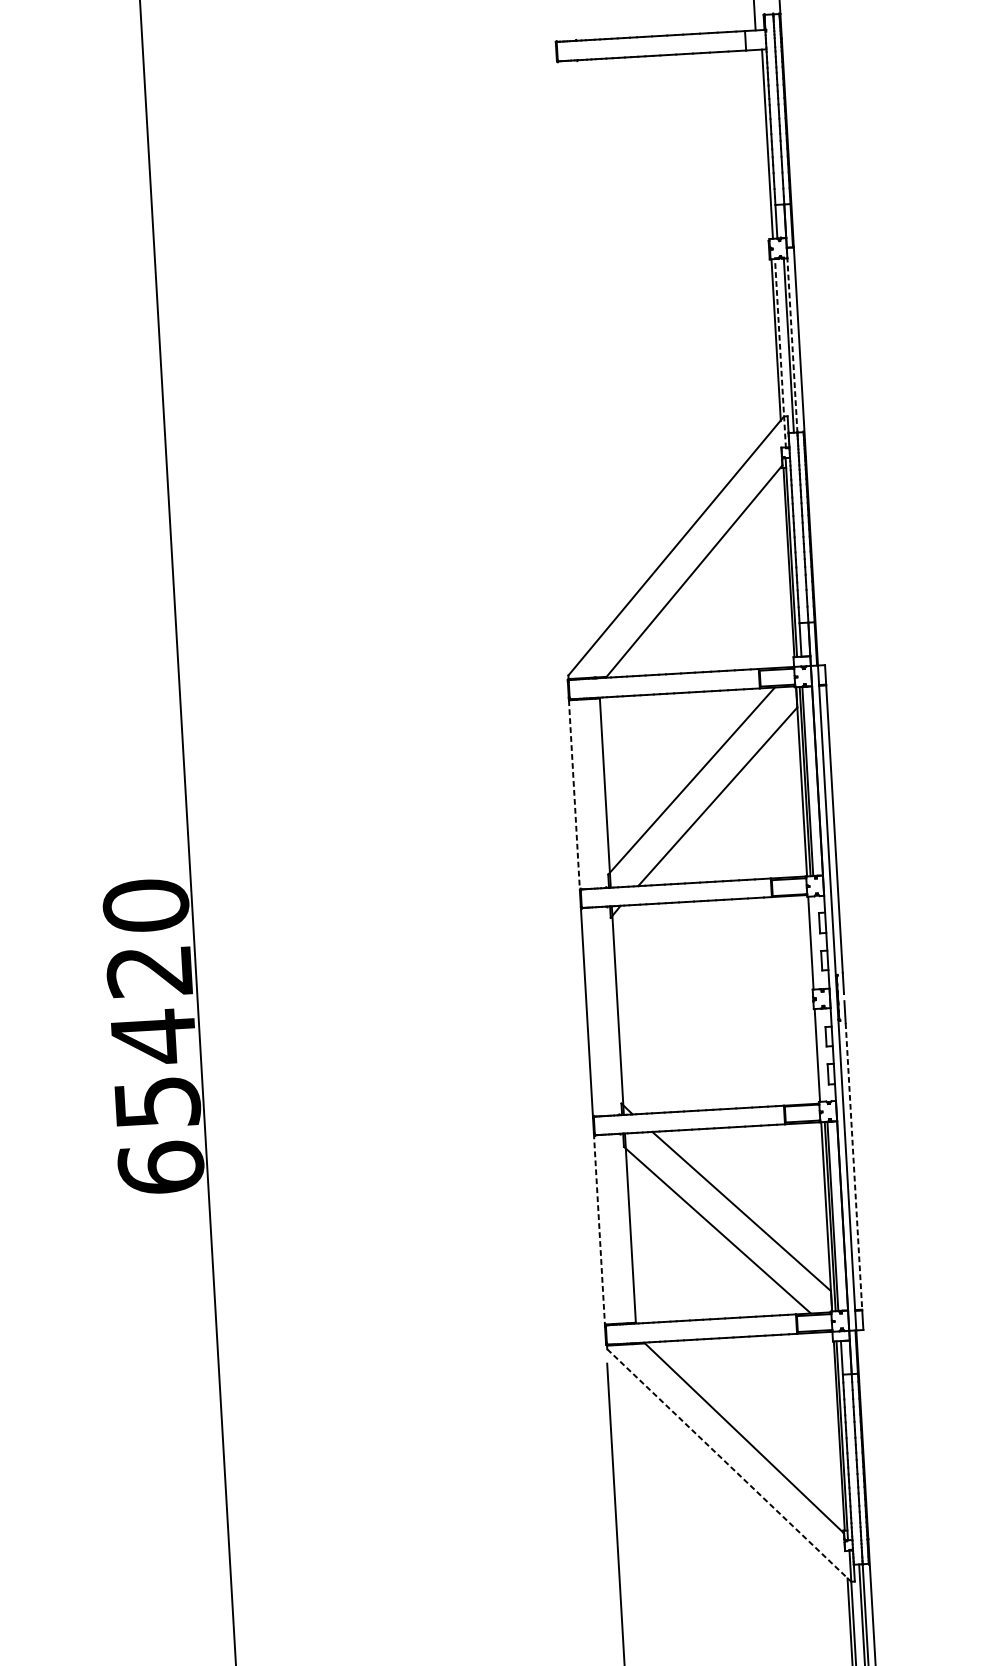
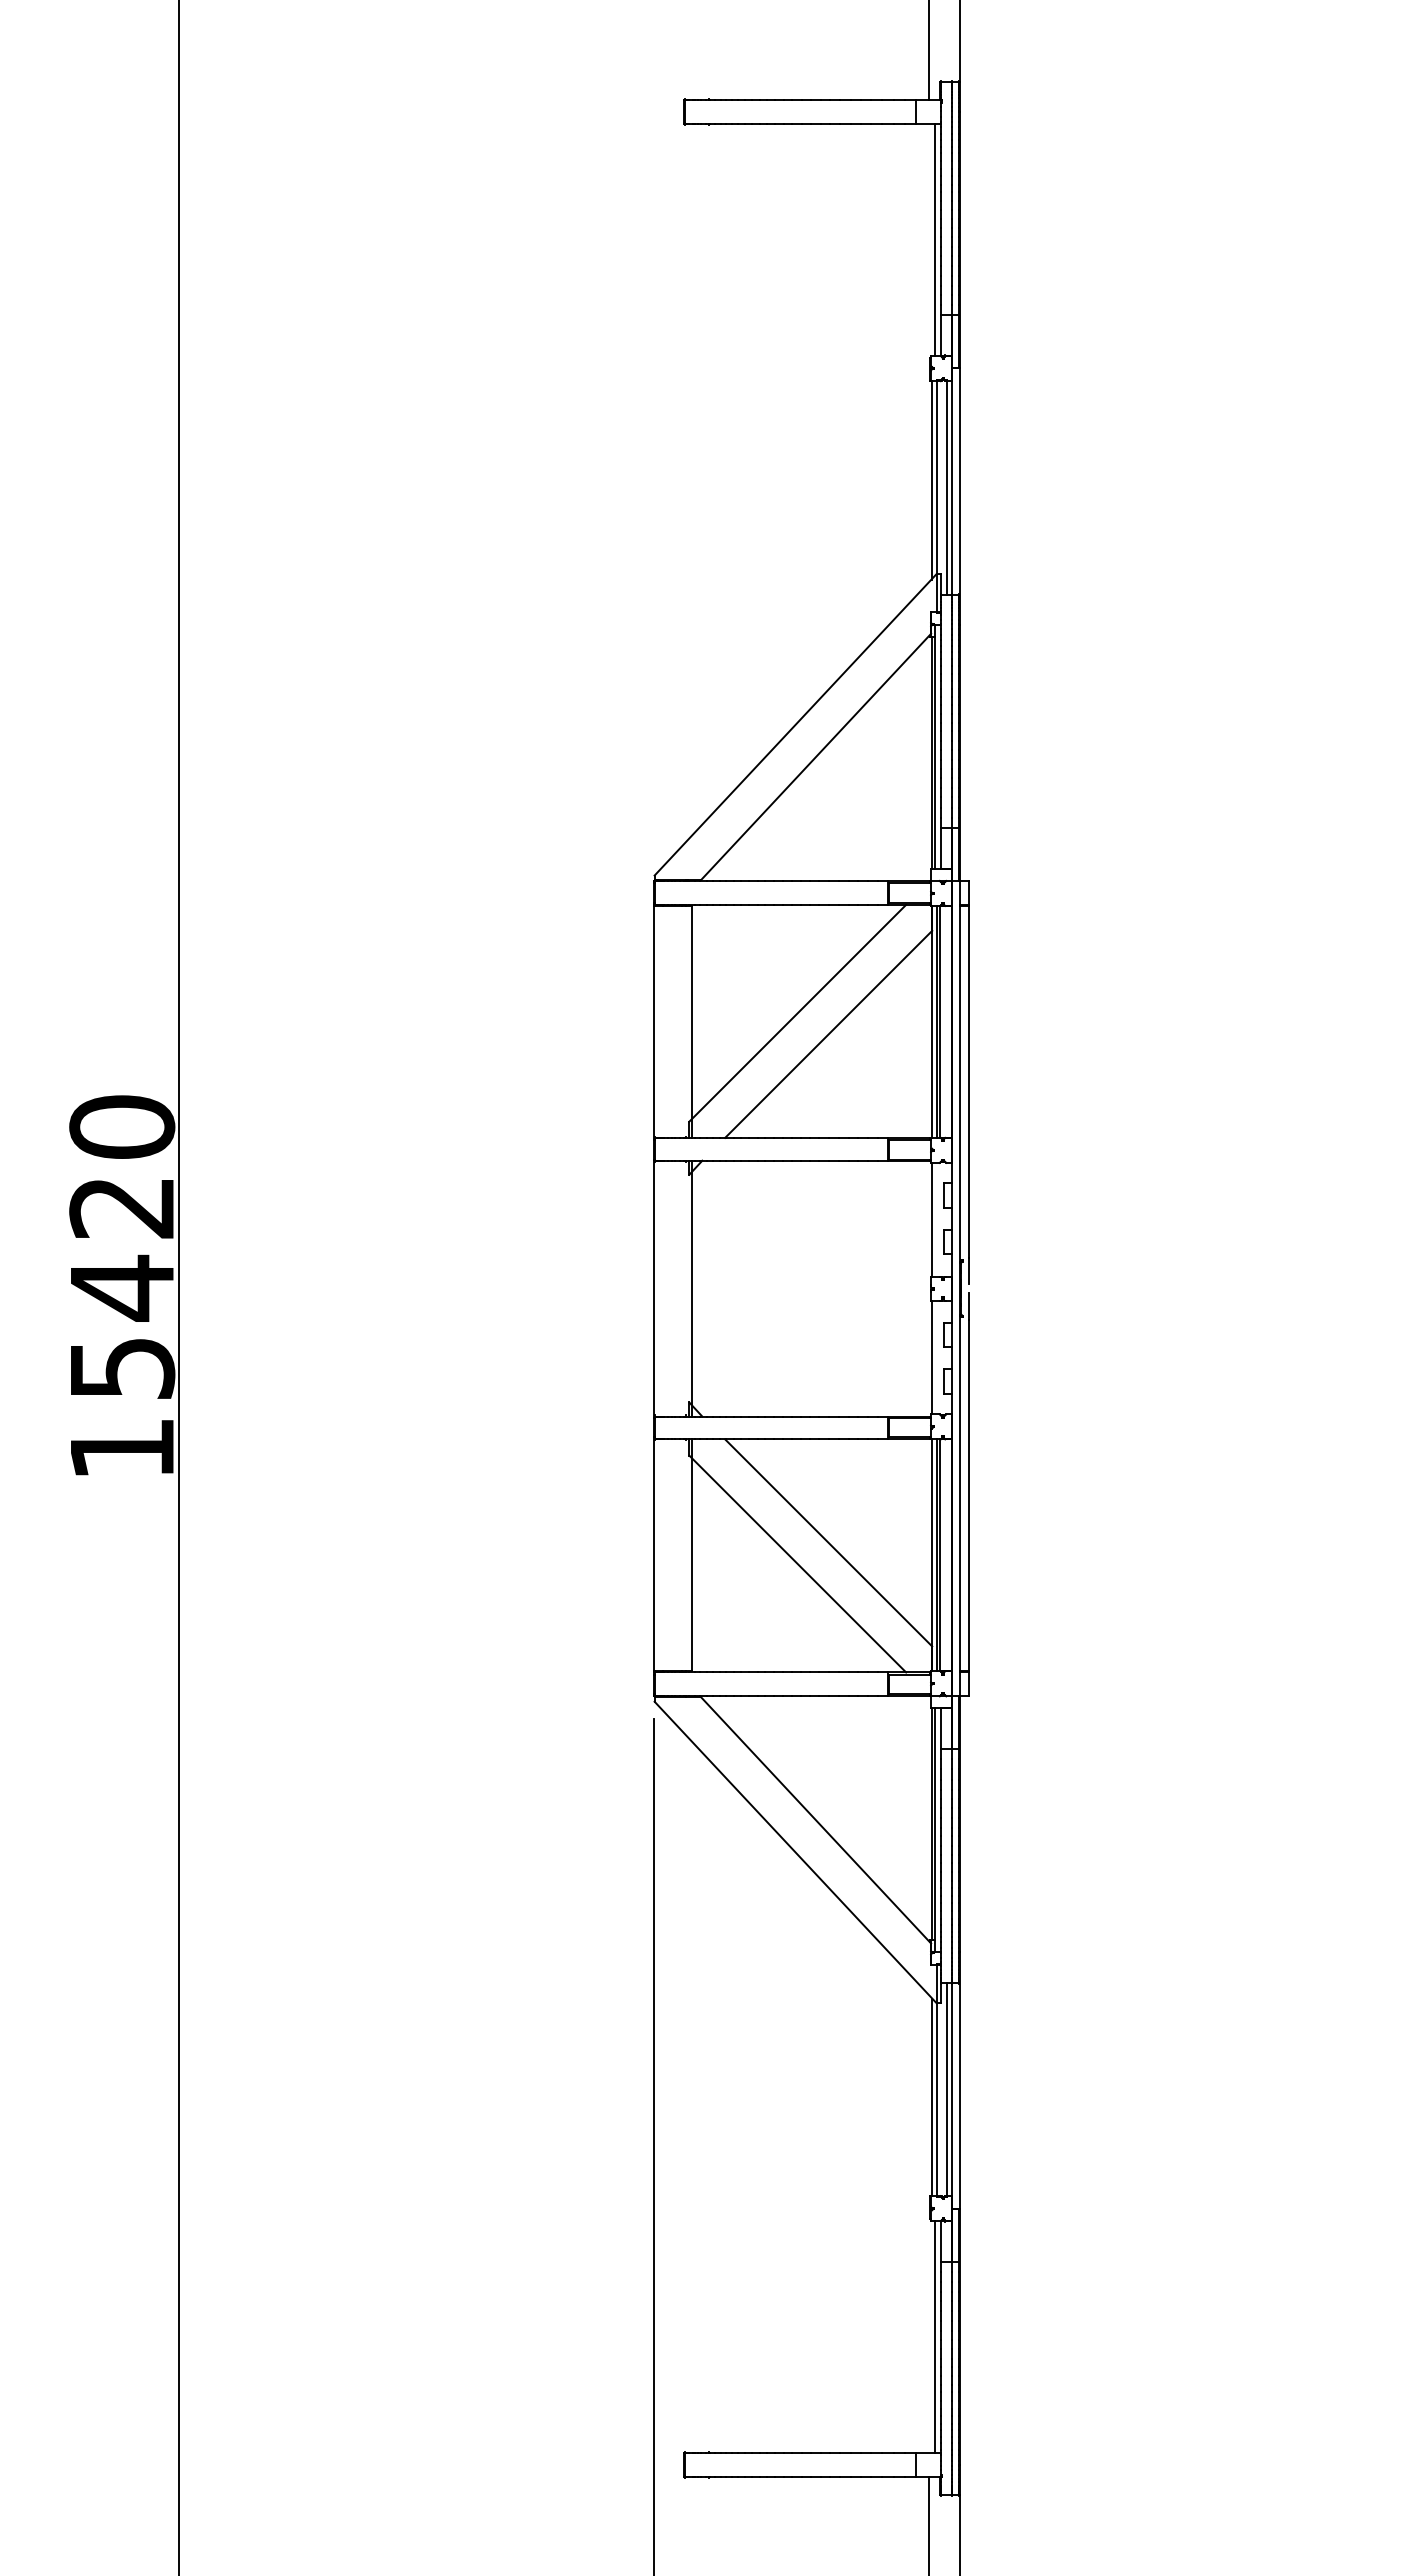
line: (791, 340) -> (951, 481), dashed -> solid
line: (780, 353) -> (936, 496), dashed -> solid
line: (574, 796) -> (653, 1023), dashed -> solid
line: (854, 1166) -> (969, 1495), dashed -> solid
text: (161, 1167) -> (122, 1448), 65420 -> 15420
line: (599, 1229) -> (653, 1554), dashed -> solid
line: (729, 1465) -> (795, 1852), dashed -> solid

